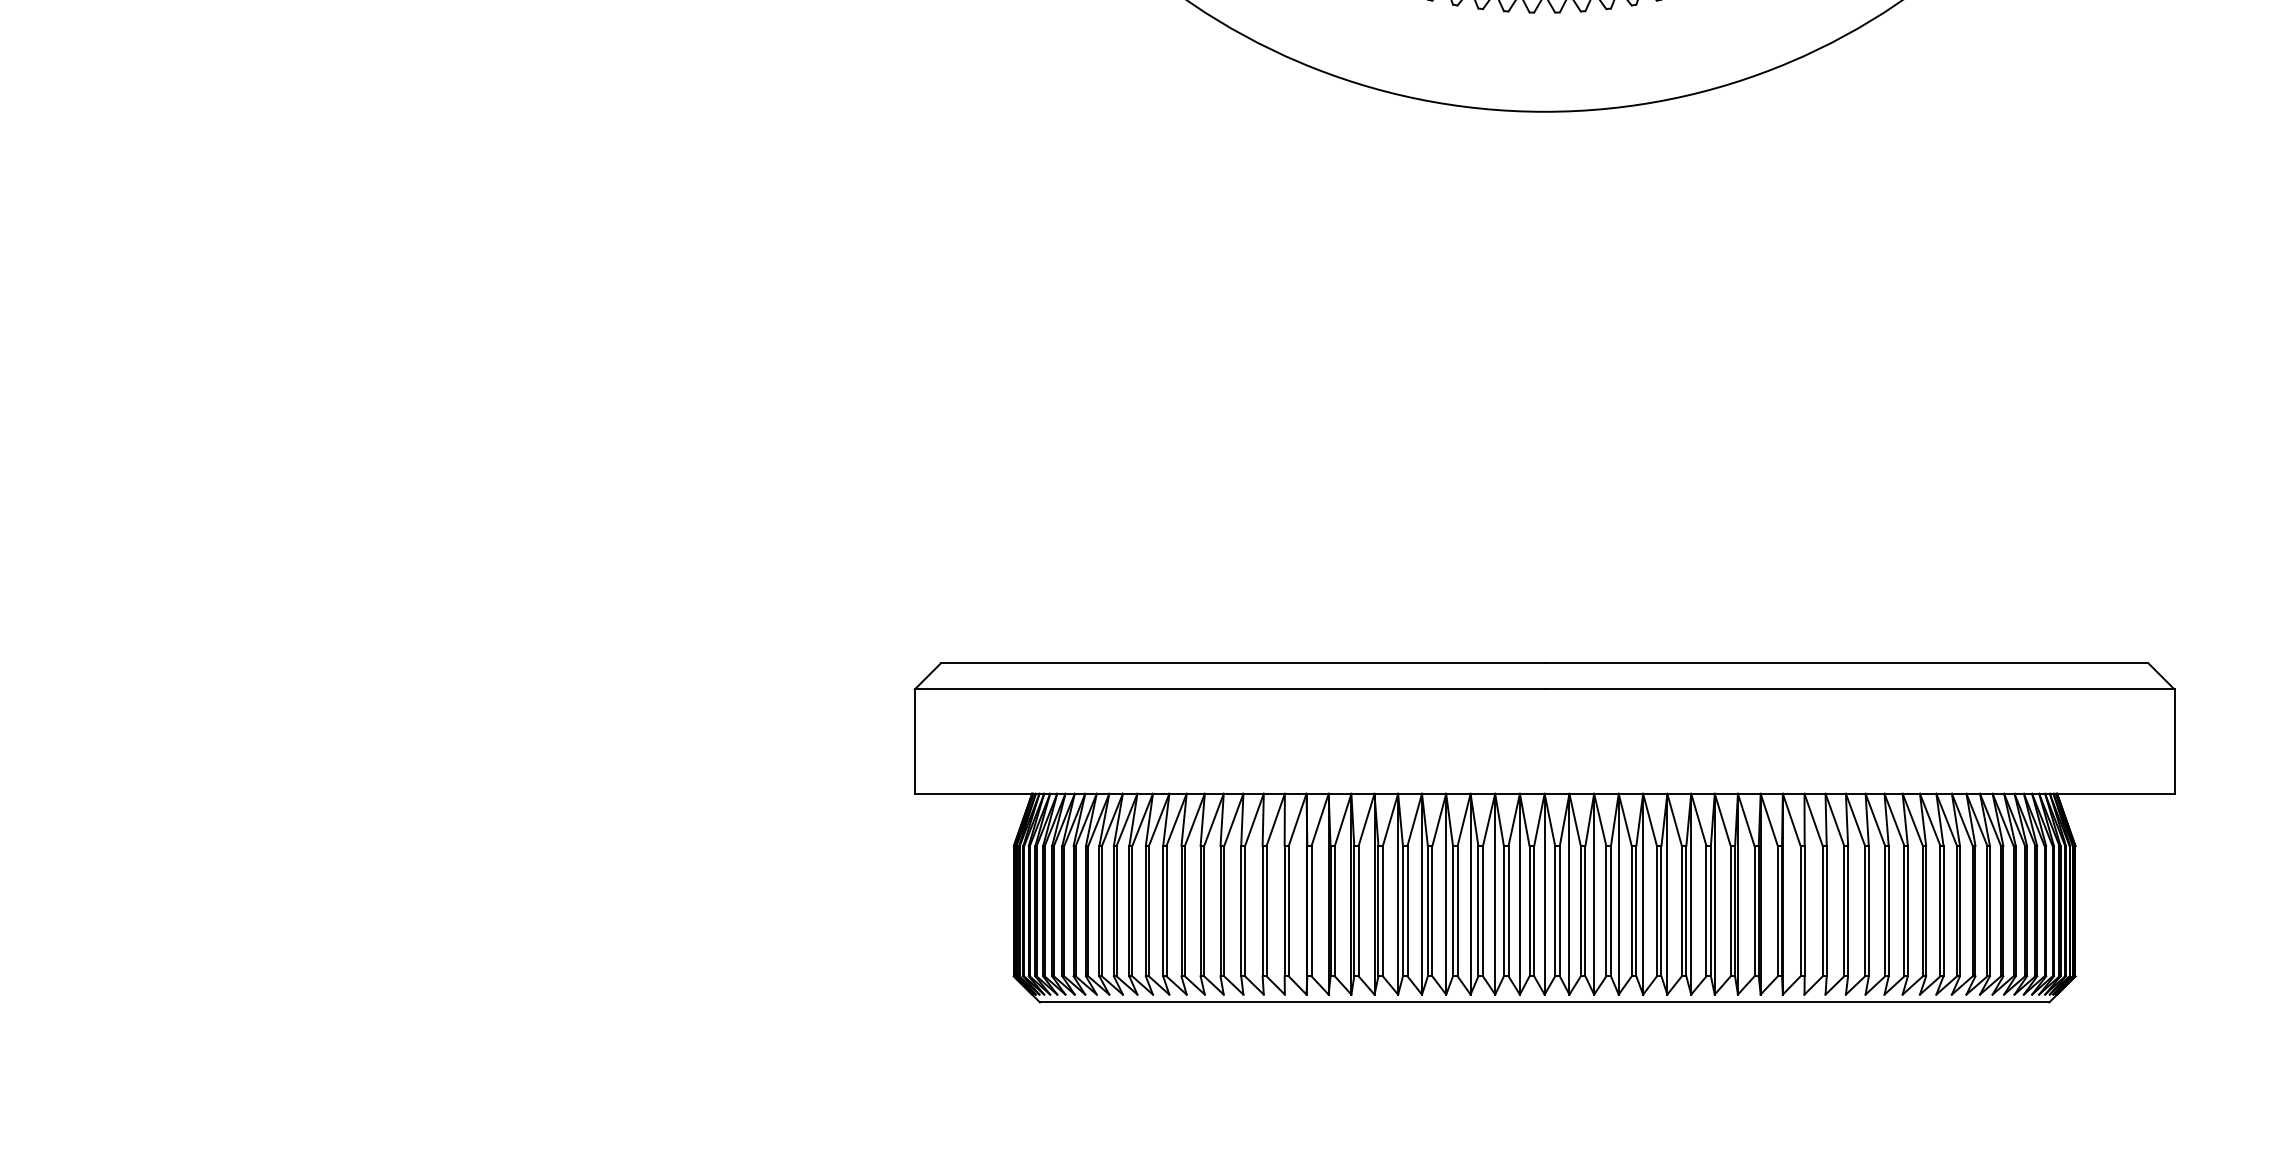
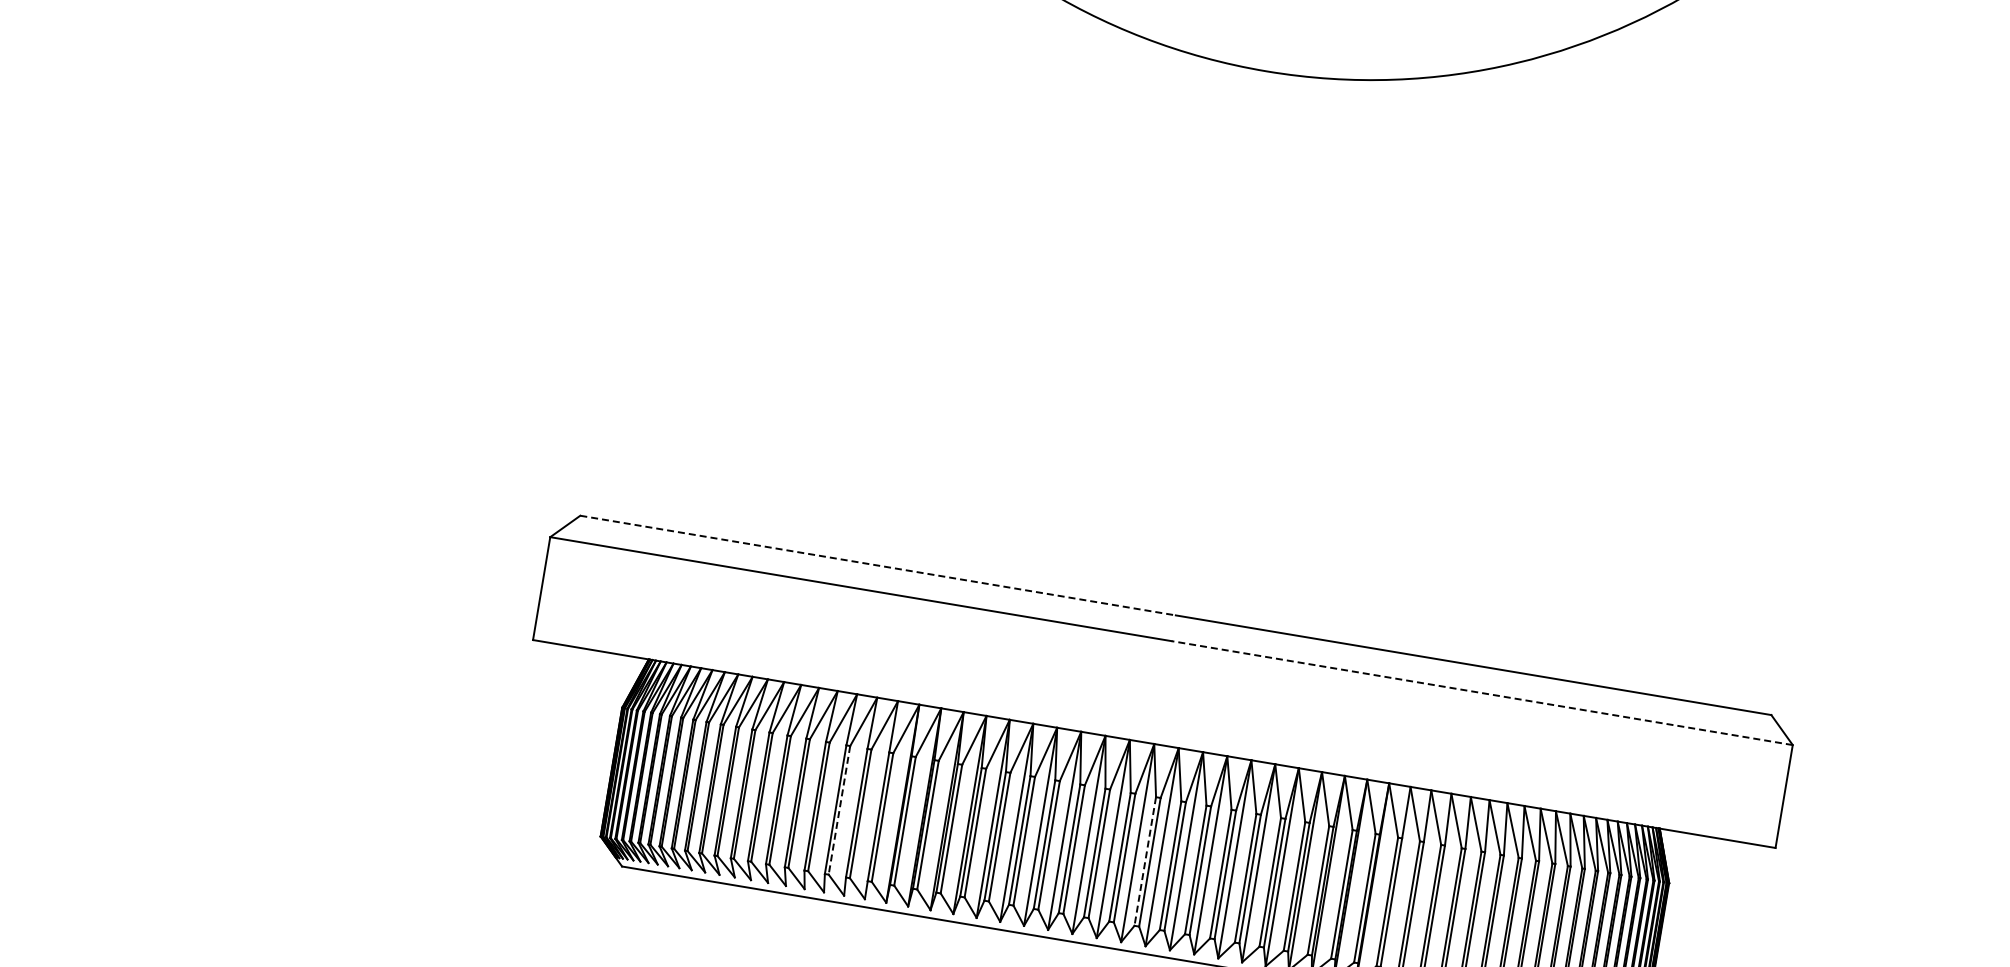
line: (1242, 663) -> (877, 565), solid -> dashed
line: (1859, 689) -> (1482, 693), solid -> dashed
line: (1245, 911) -> (839, 810), solid -> dashed
line: (1555, 911) -> (1145, 861), solid -> dashed

